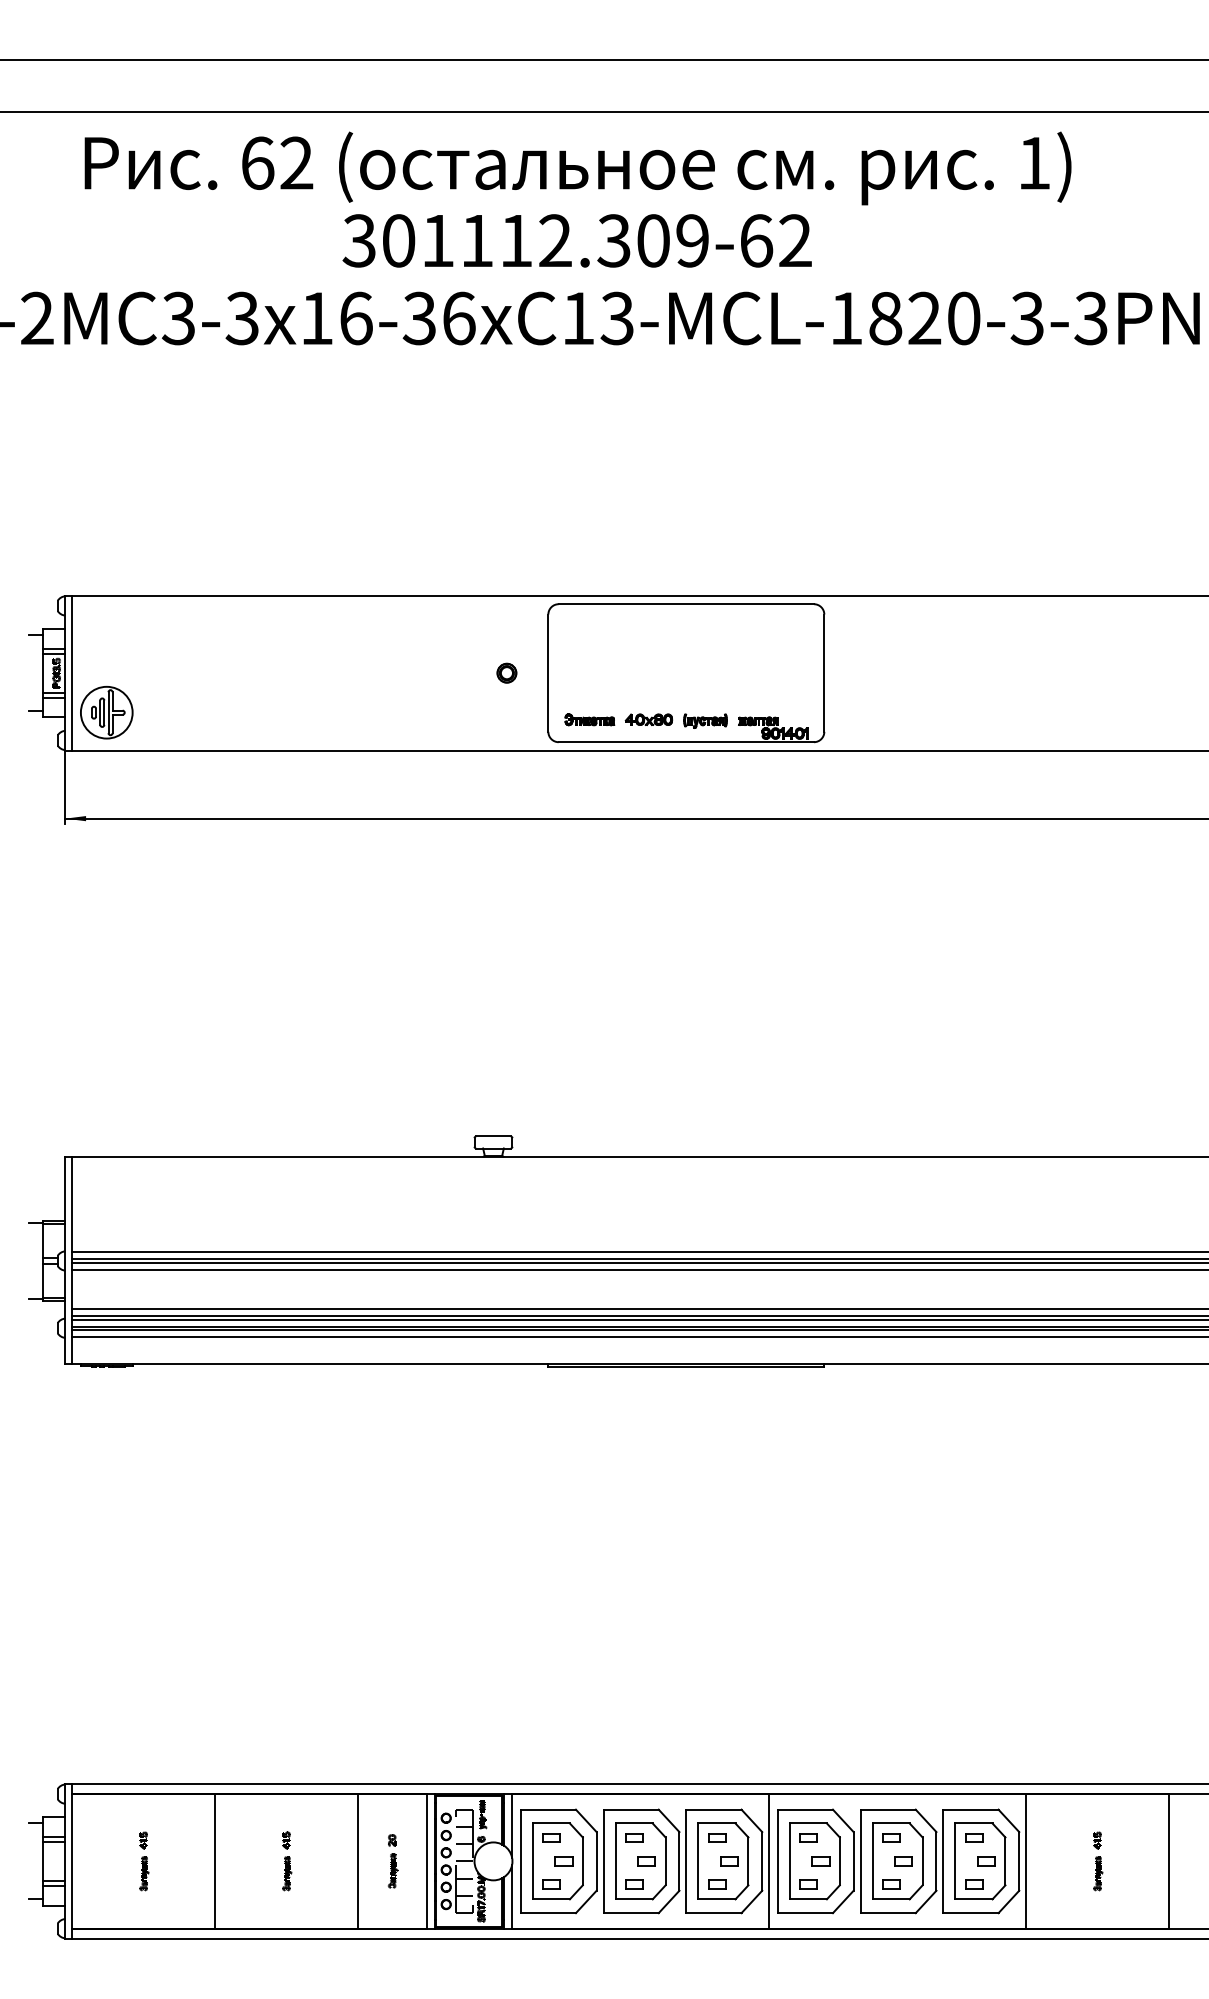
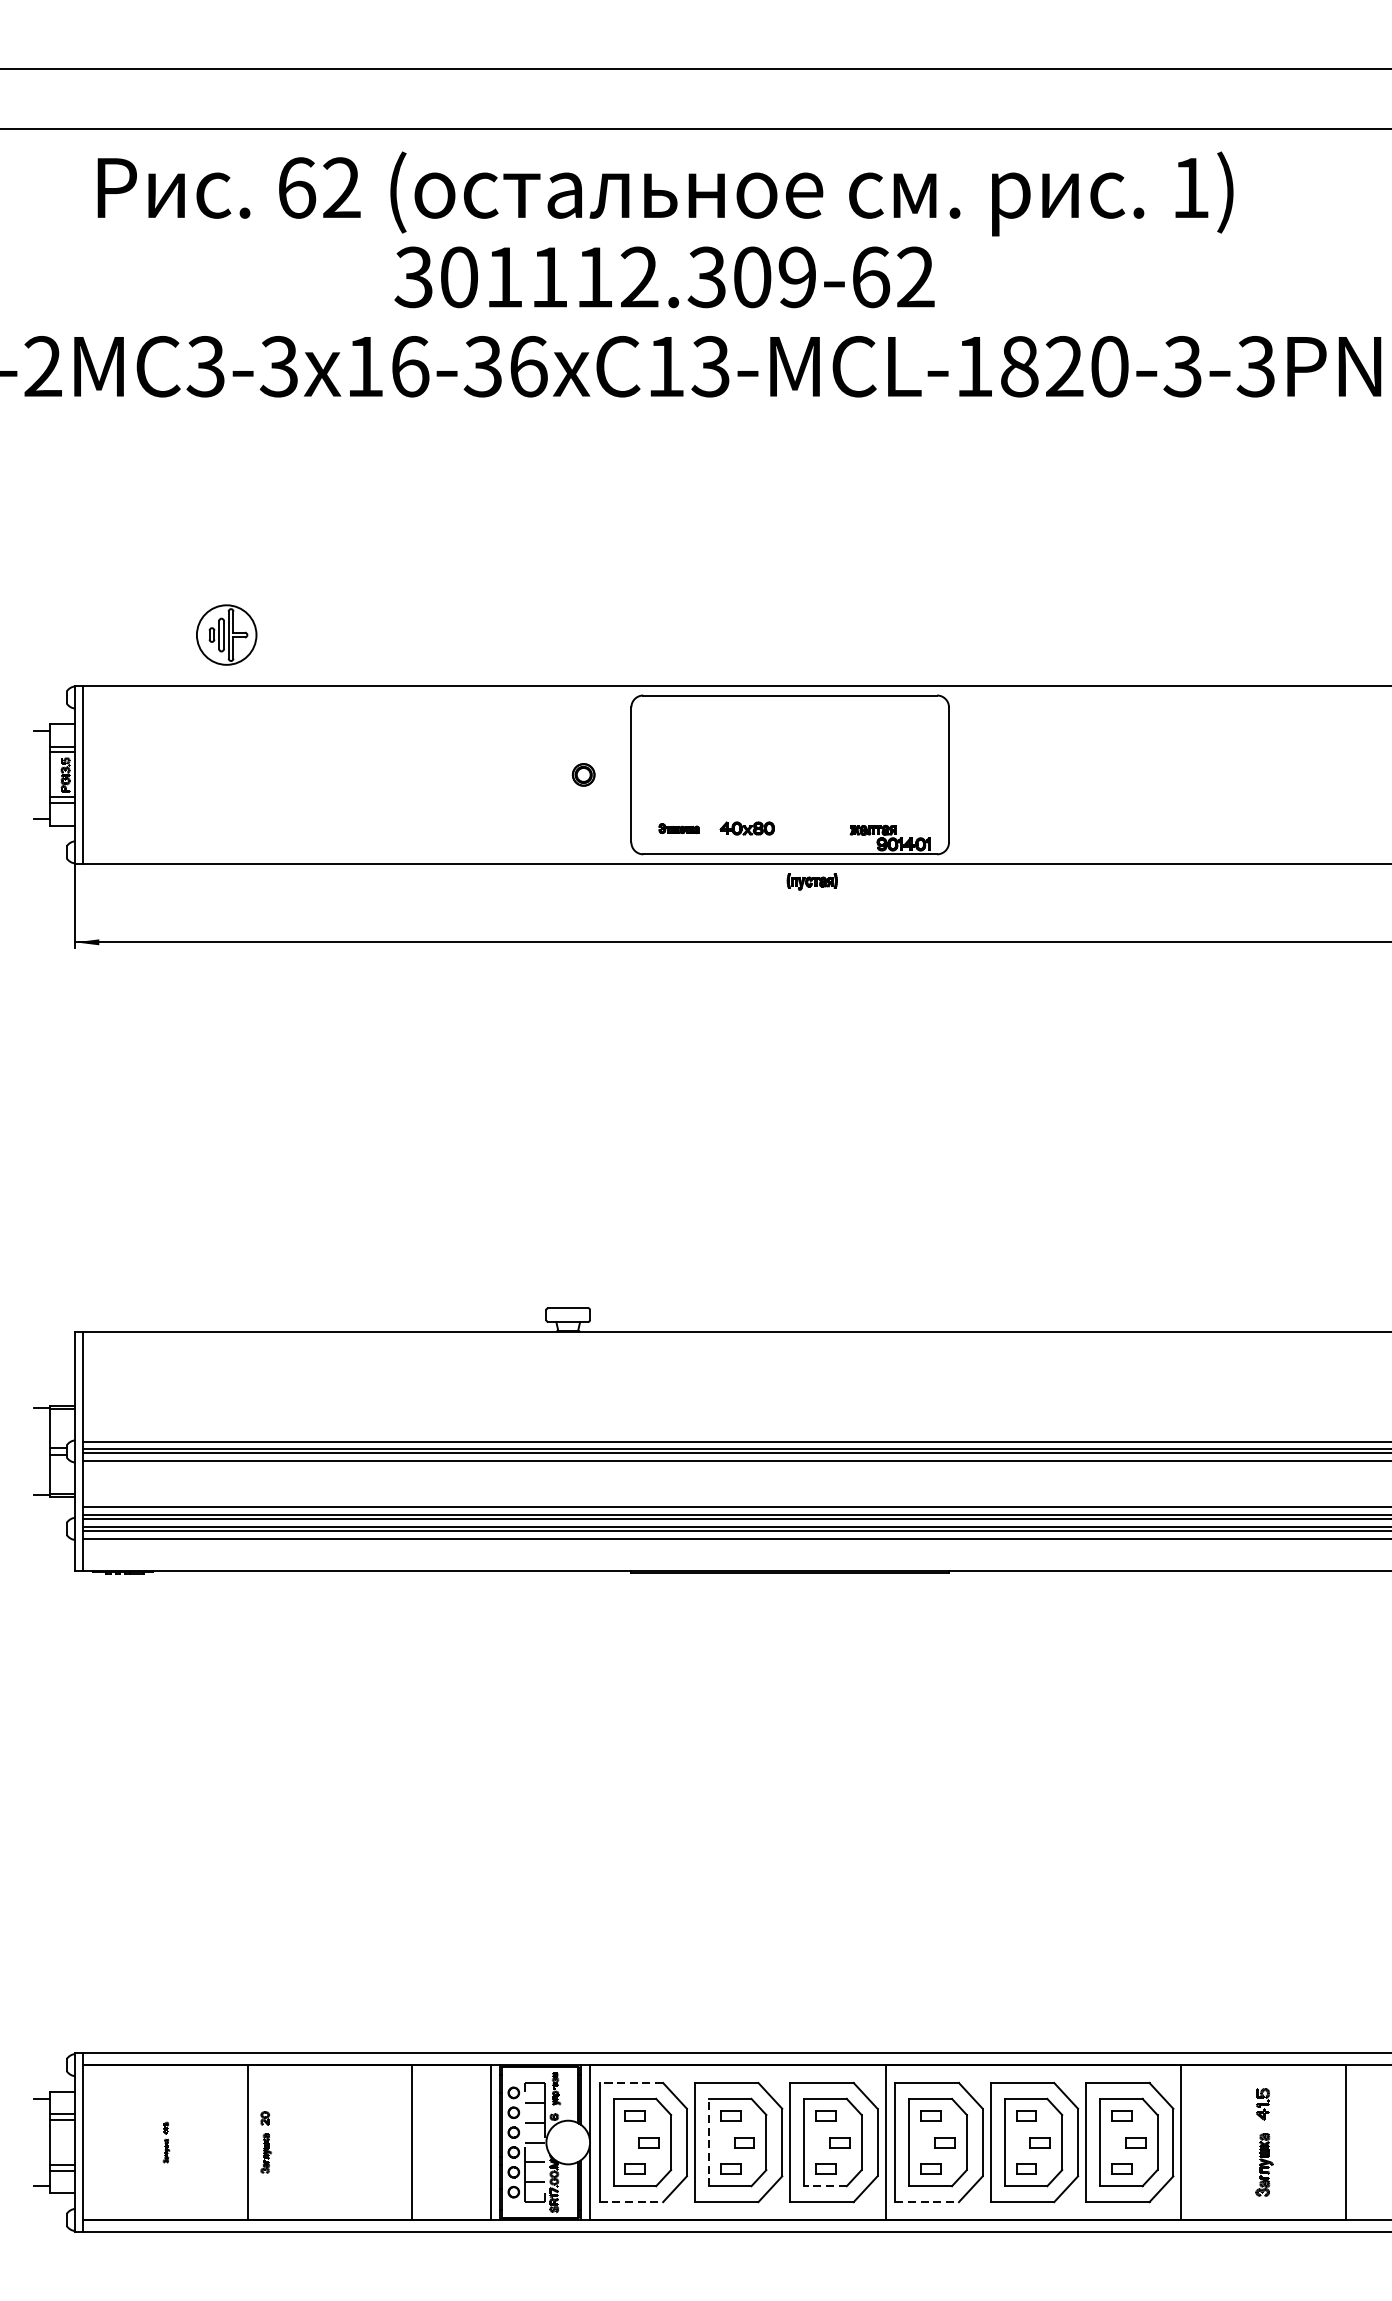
part: (106, 712) -> (226, 634), moved
part: (589, 719) -> (678, 828), size x0.7
part: (705, 720) -> (812, 881), moved
line: (548, 1809) -> (631, 2082), solid -> dashed
part: (144, 1861) -> (166, 2142), size x0.6
part: (287, 1861) -> (331, 2142), removed
part: (392, 1861) -> (265, 2142), moved
line: (615, 1861) -> (708, 2142), solid -> dashed
part: (1098, 1861) -> (1264, 2142), size x1.6
line: (716, 1899) -> (824, 2186), solid -> dashed
line: (548, 1913) -> (631, 2202), solid -> dashed
line: (805, 1913) -> (927, 2202), solid -> dashed

